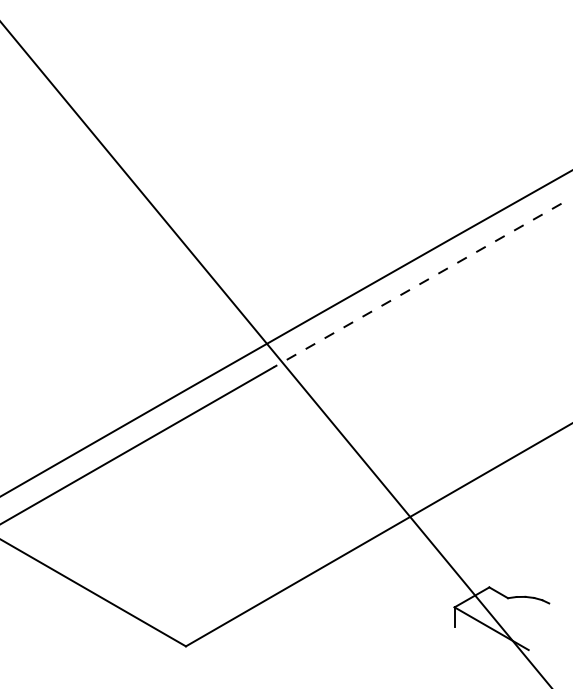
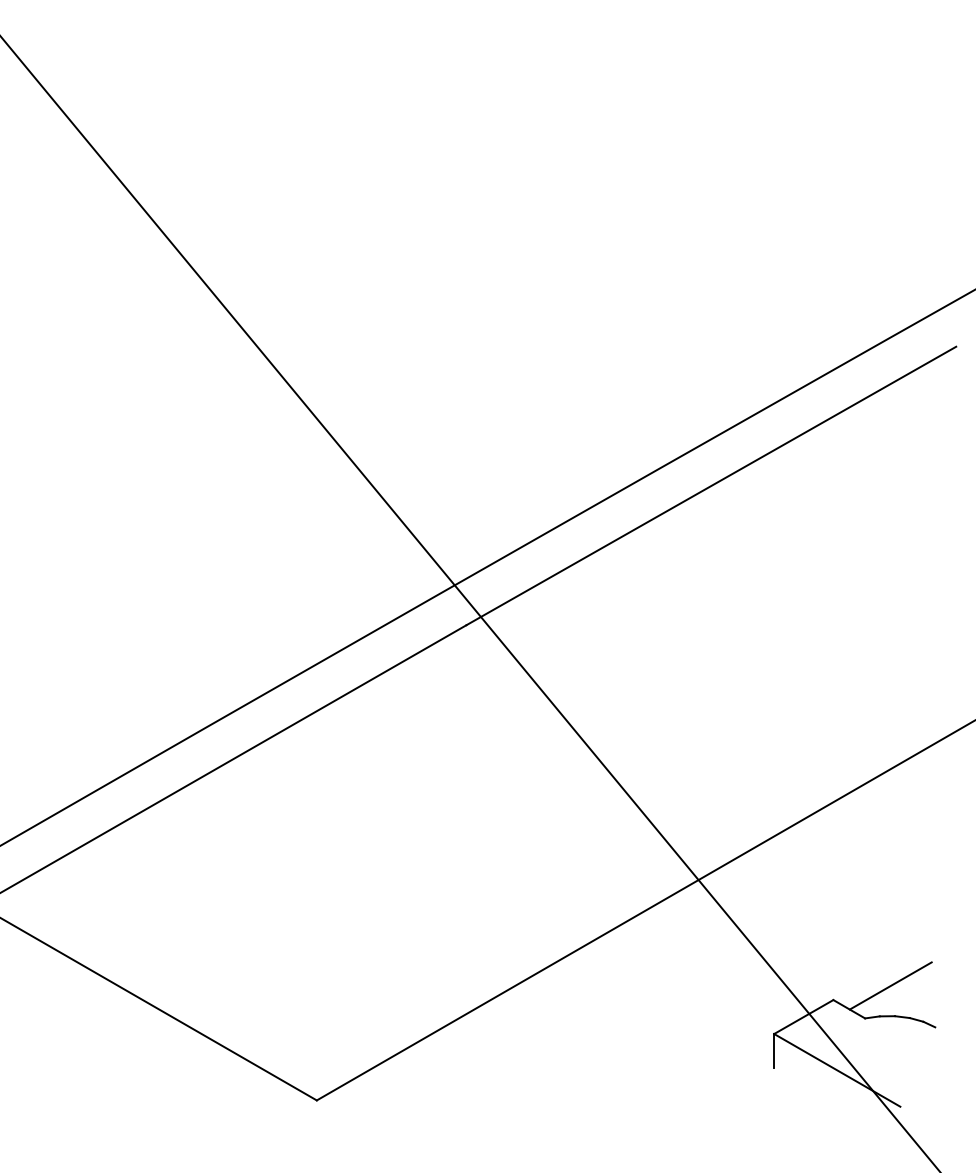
line: (417, 285) -> (711, 486), dashed -> solid
line: (523, 578) -> (891, 984), added

